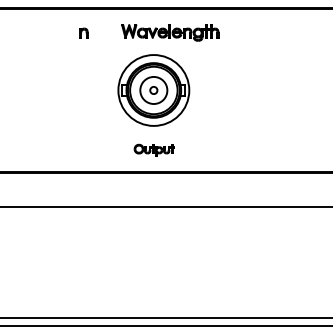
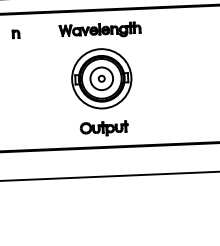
part: (83, 32) -> (15, 33), moved
part: (170, 32) -> (100, 30), moved
part: (153, 149) -> (103, 128), size x1.43

